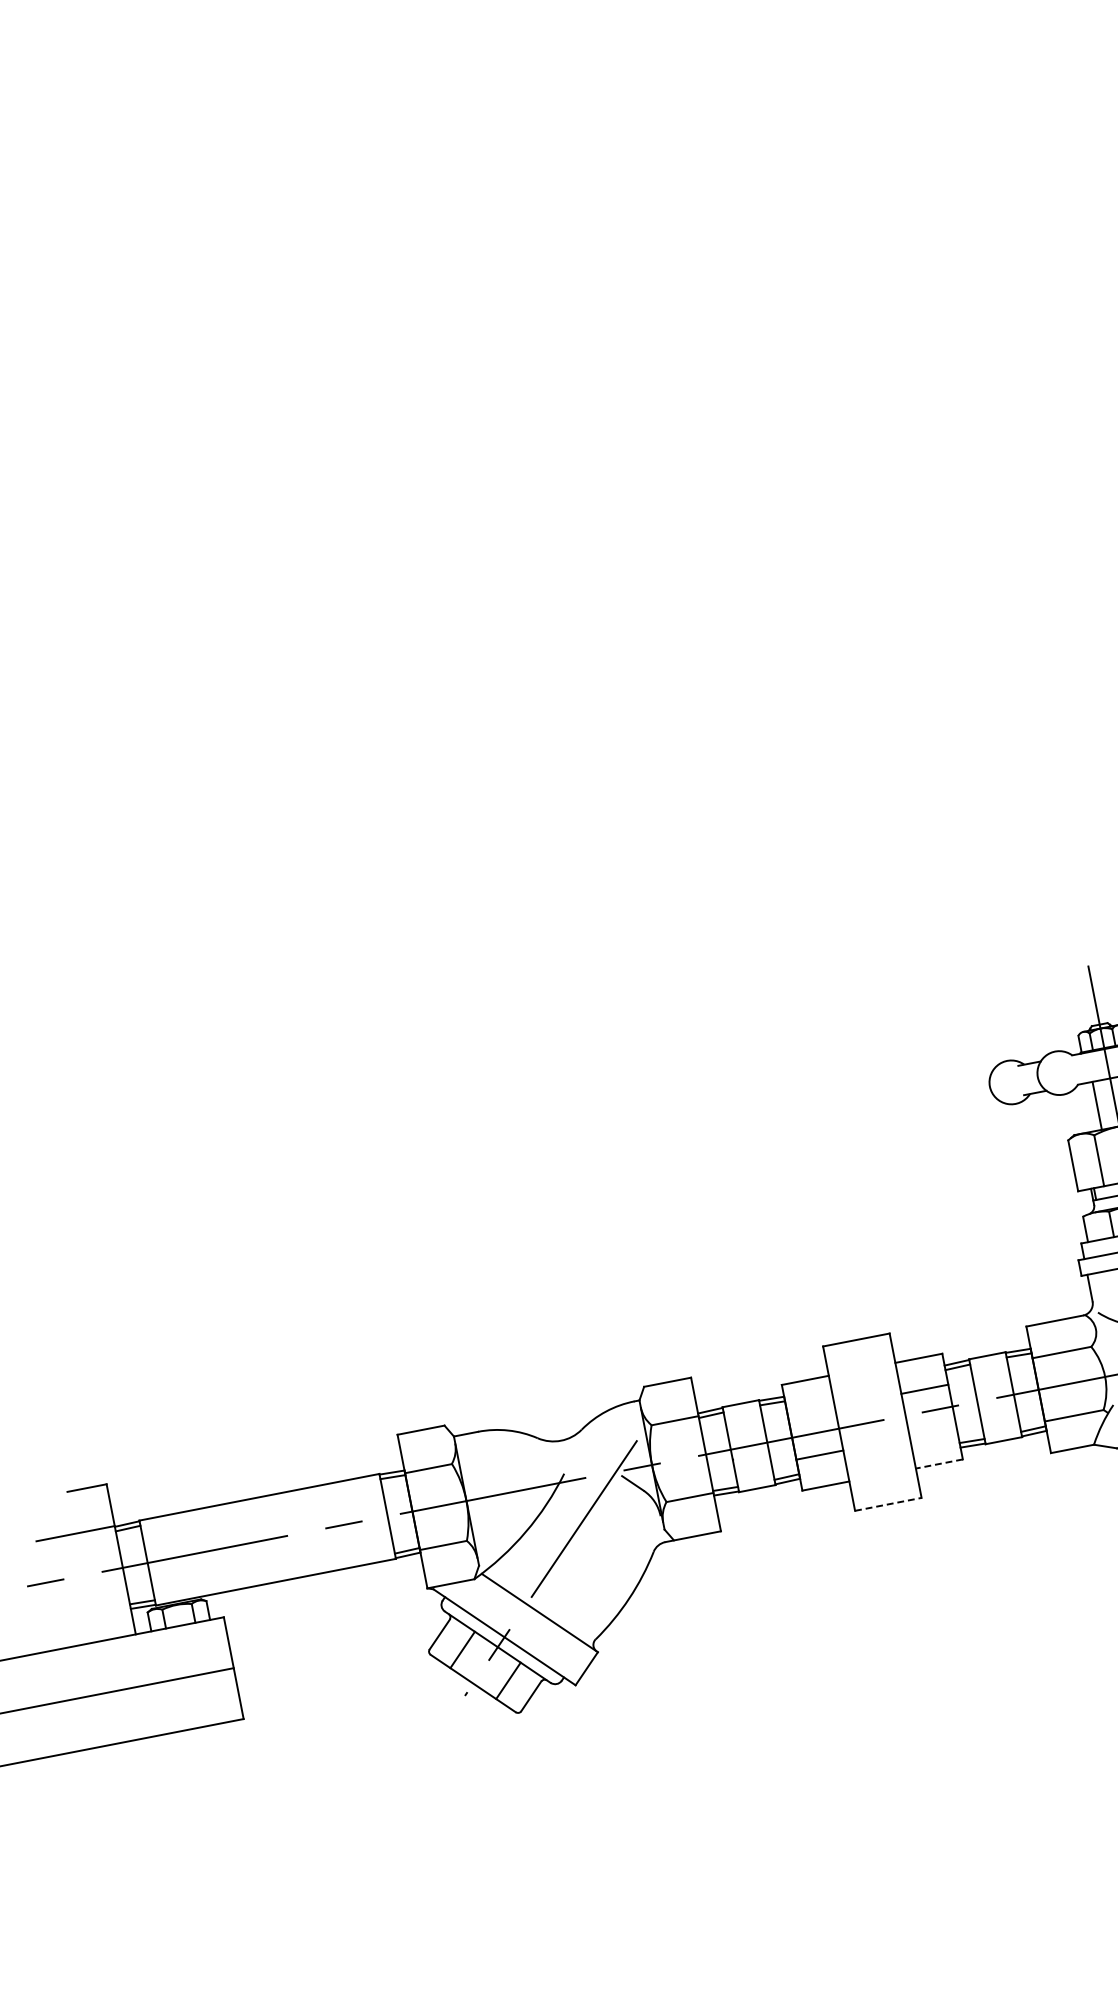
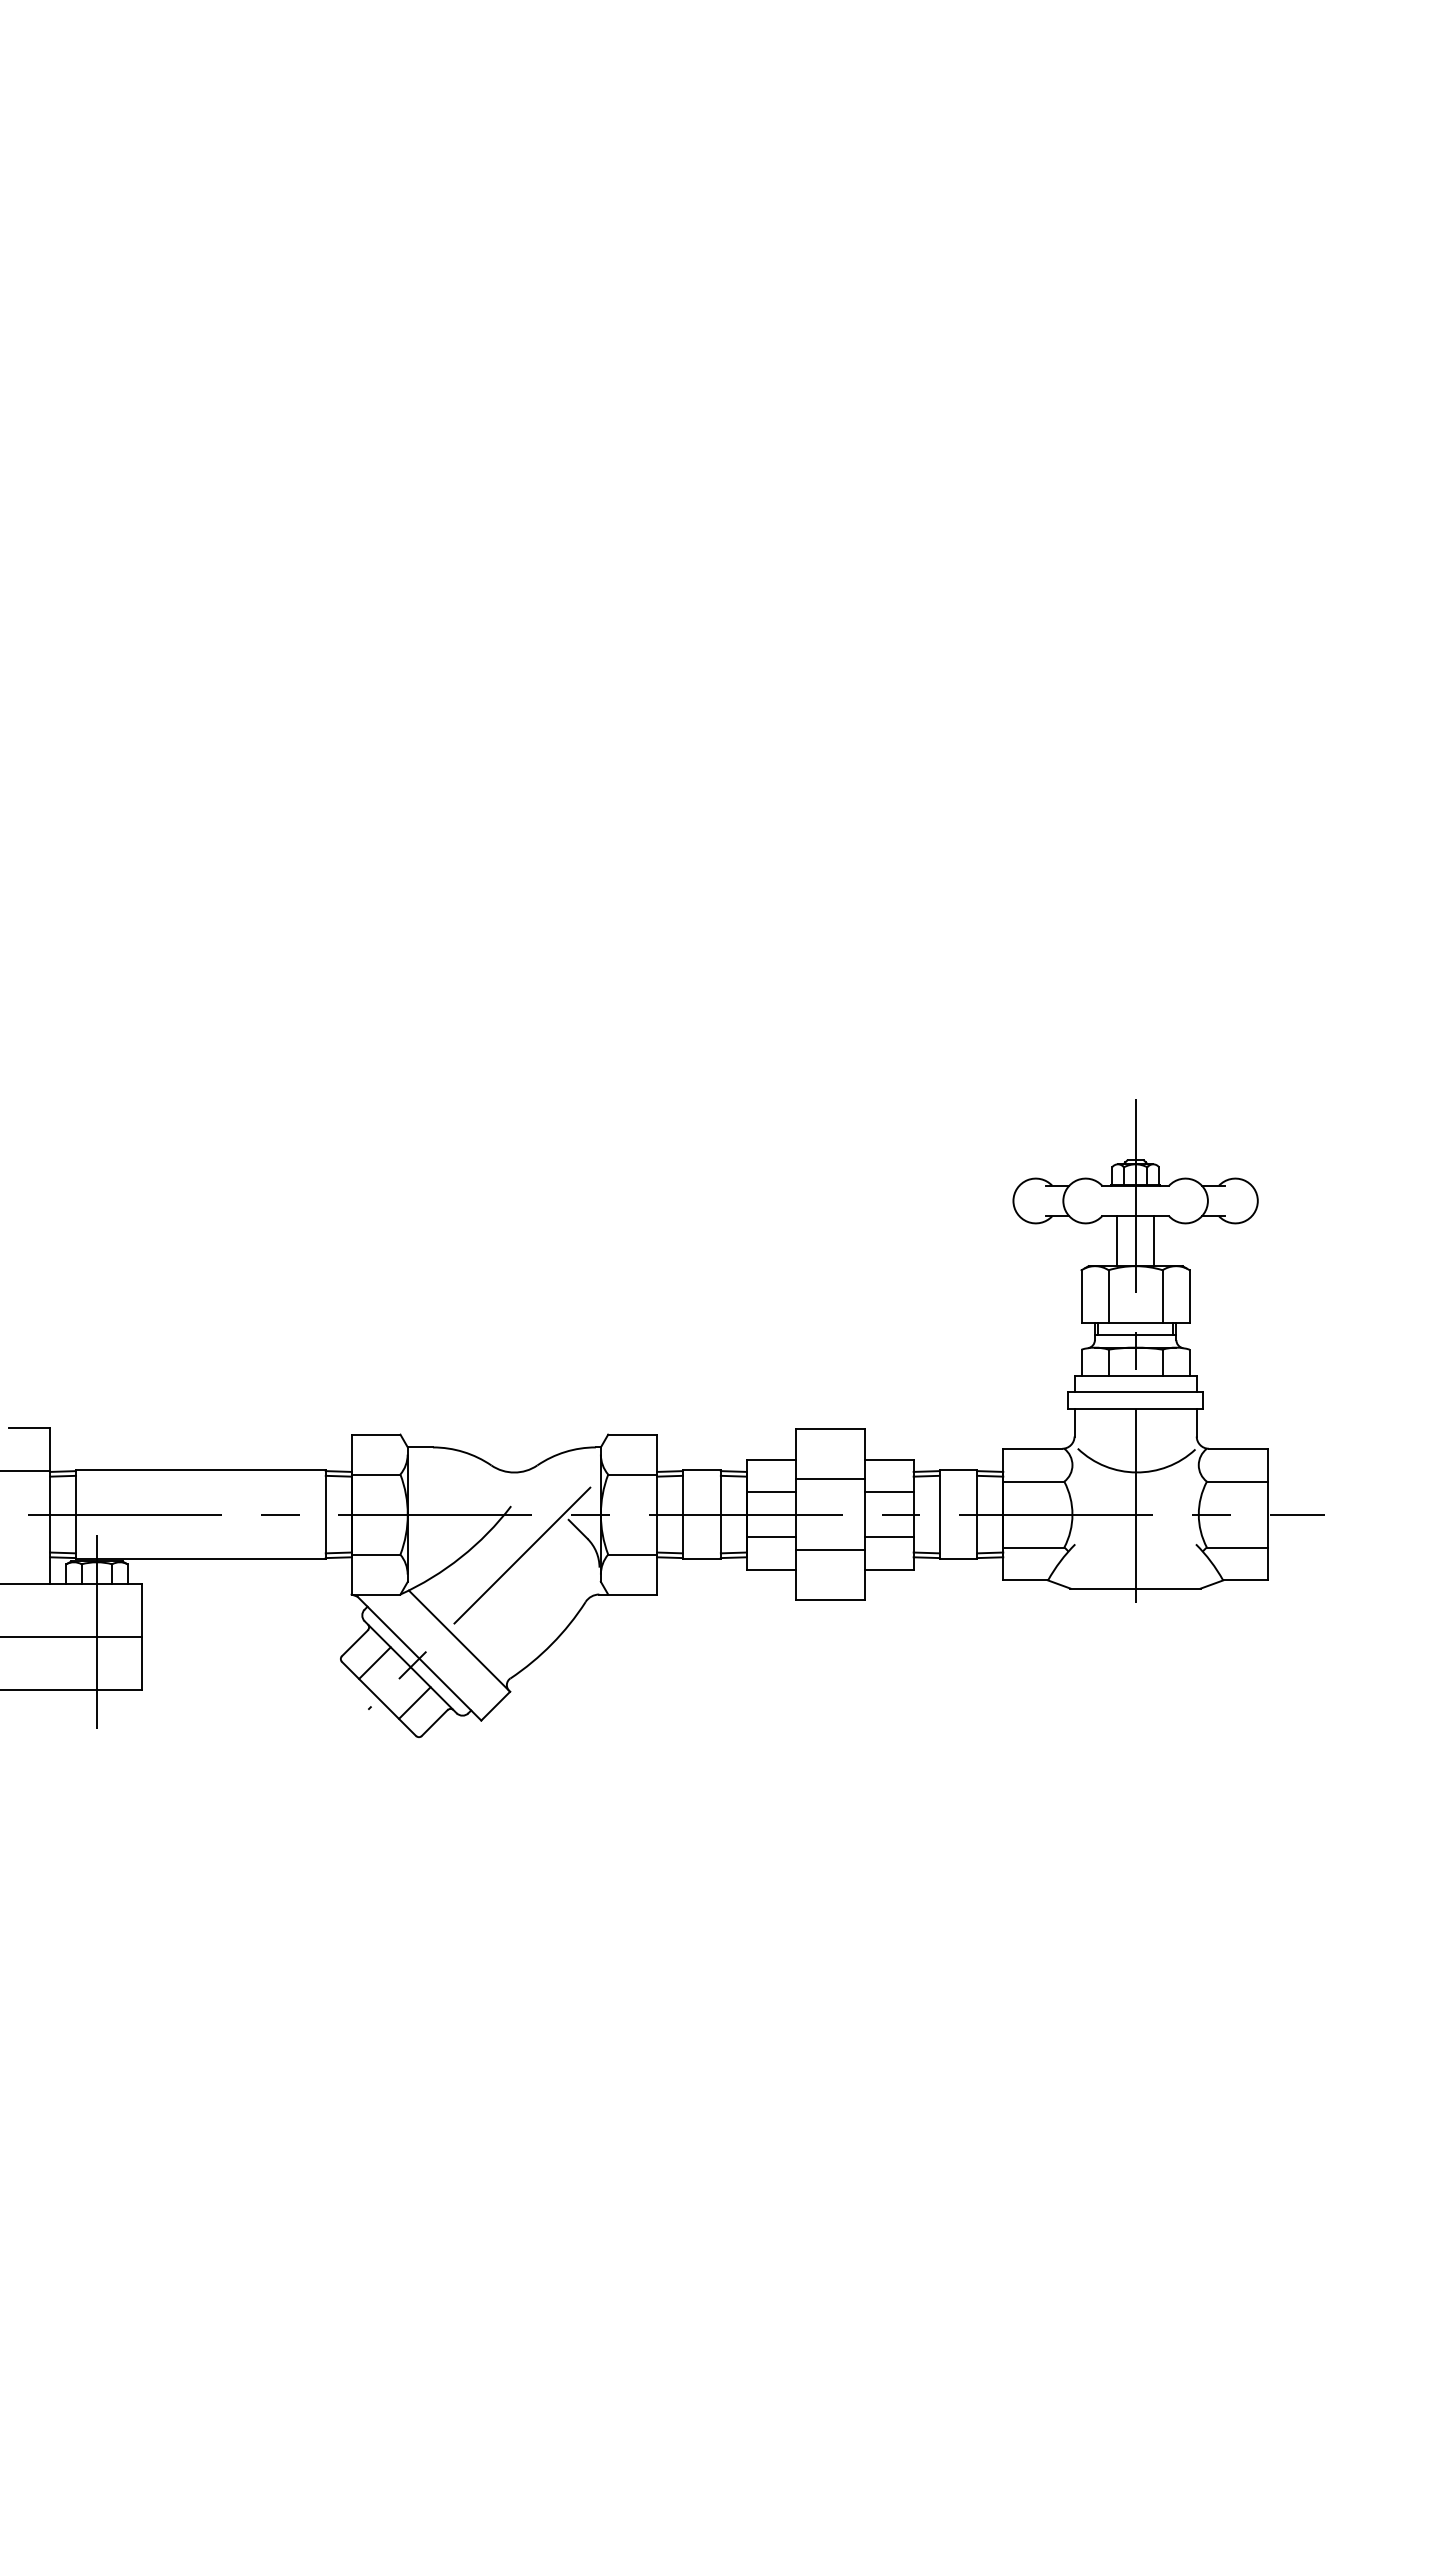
line: (865, 1388) -> (829, 1479), added
line: (810, 1411) -> (770, 1491), added
line: (932, 1433) -> (888, 1537), added
line: (878, 1456) -> (829, 1550), added
line: (938, 1464) -> (888, 1569), dashed -> solid
line: (888, 1504) -> (830, 1600), dashed -> solid
line: (190, 1676) -> (96, 1636), added

